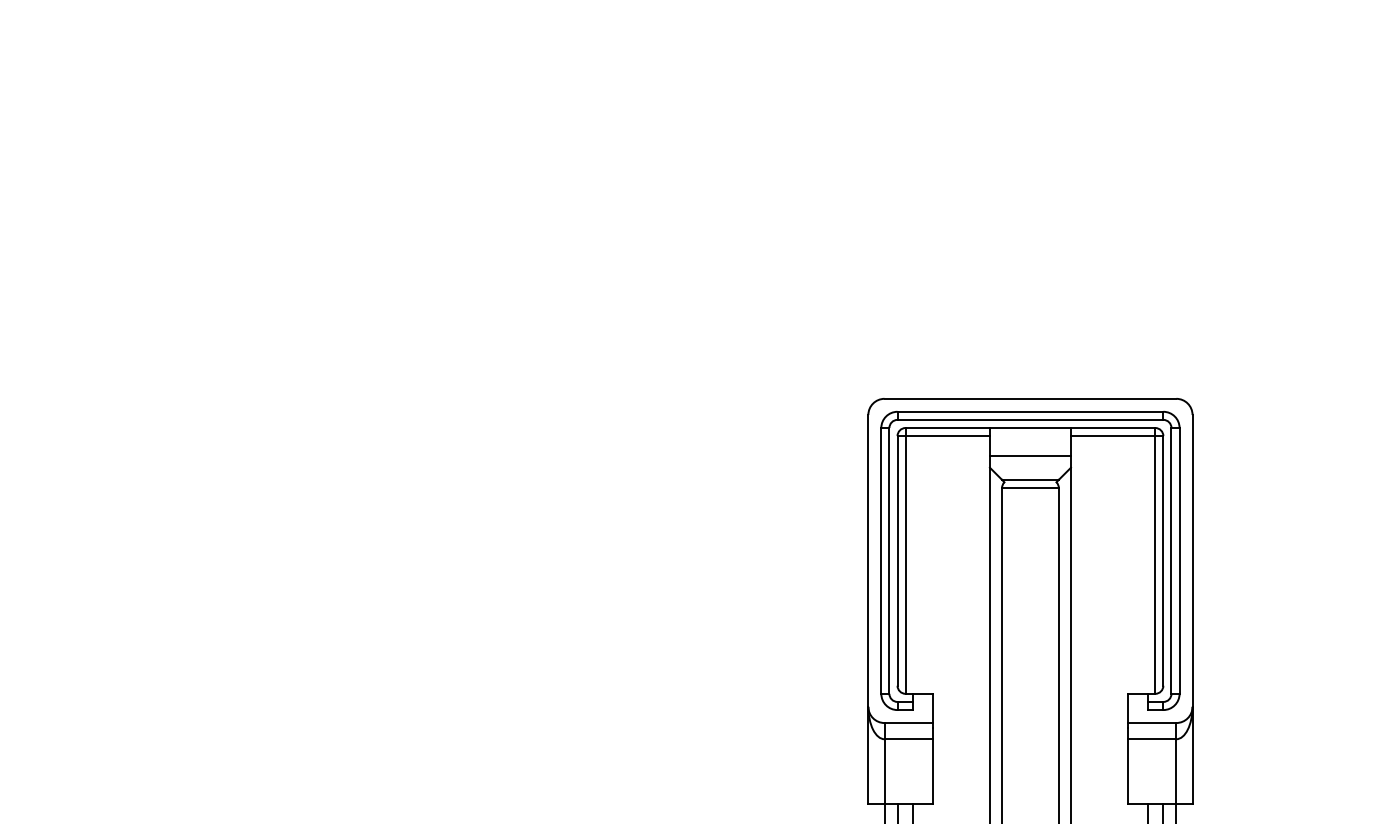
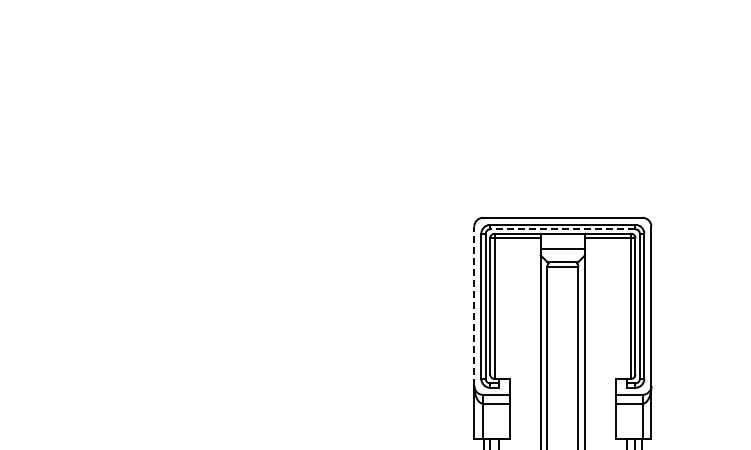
line: (1029, 420) -> (562, 229), solid -> dashed
line: (868, 561) -> (474, 306), solid -> dashed

